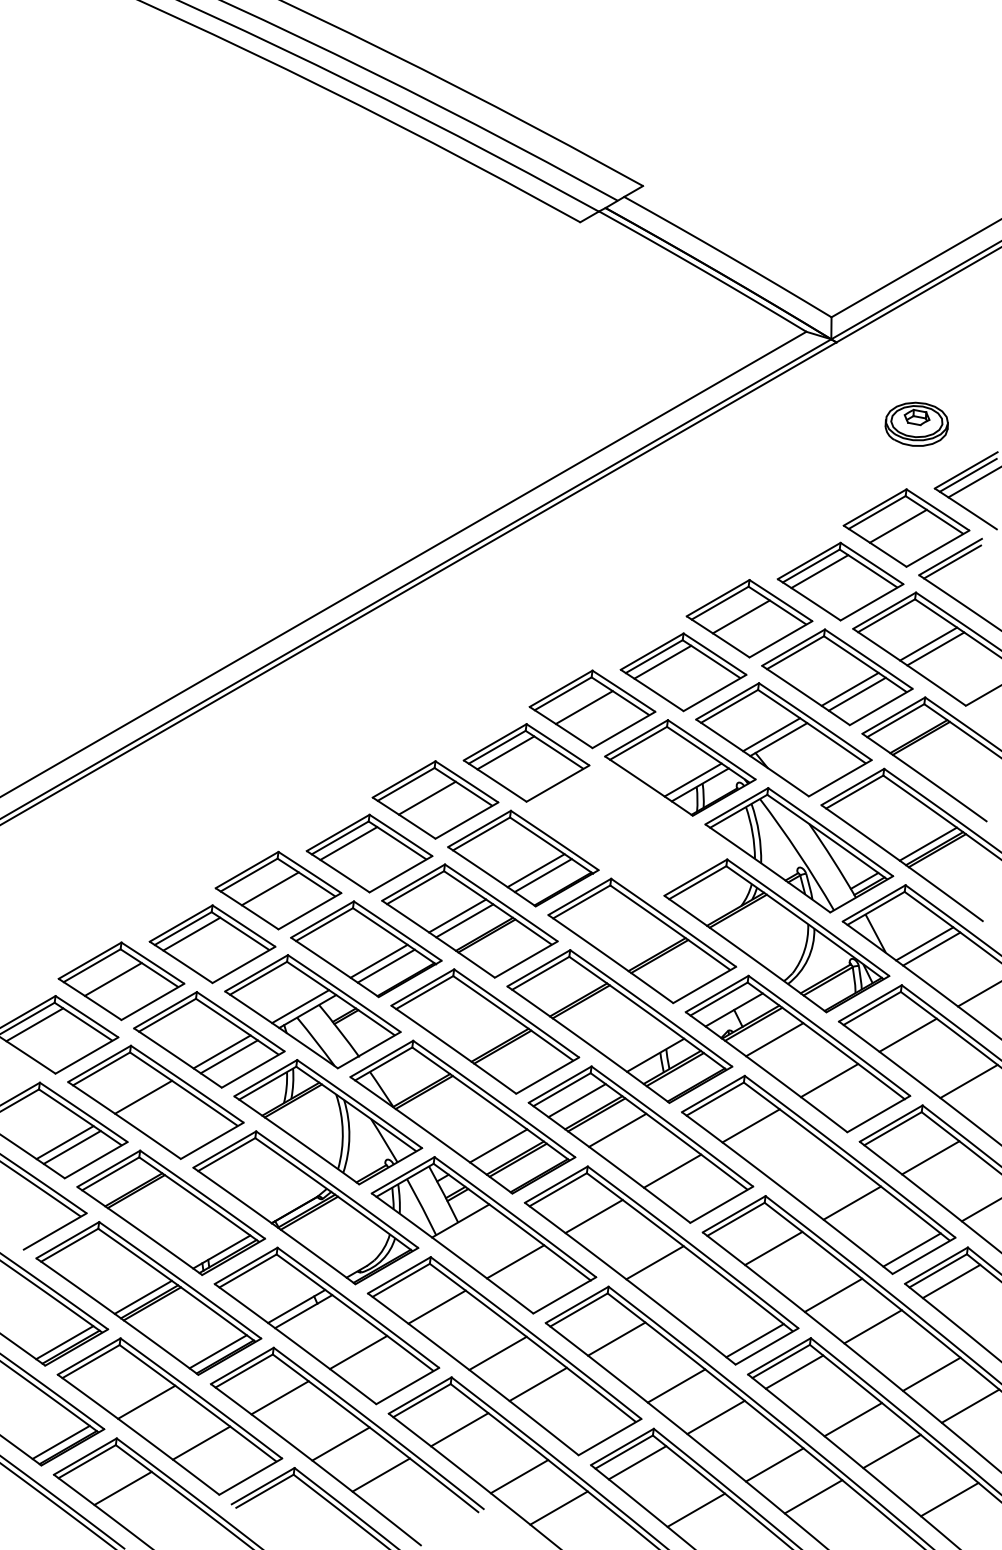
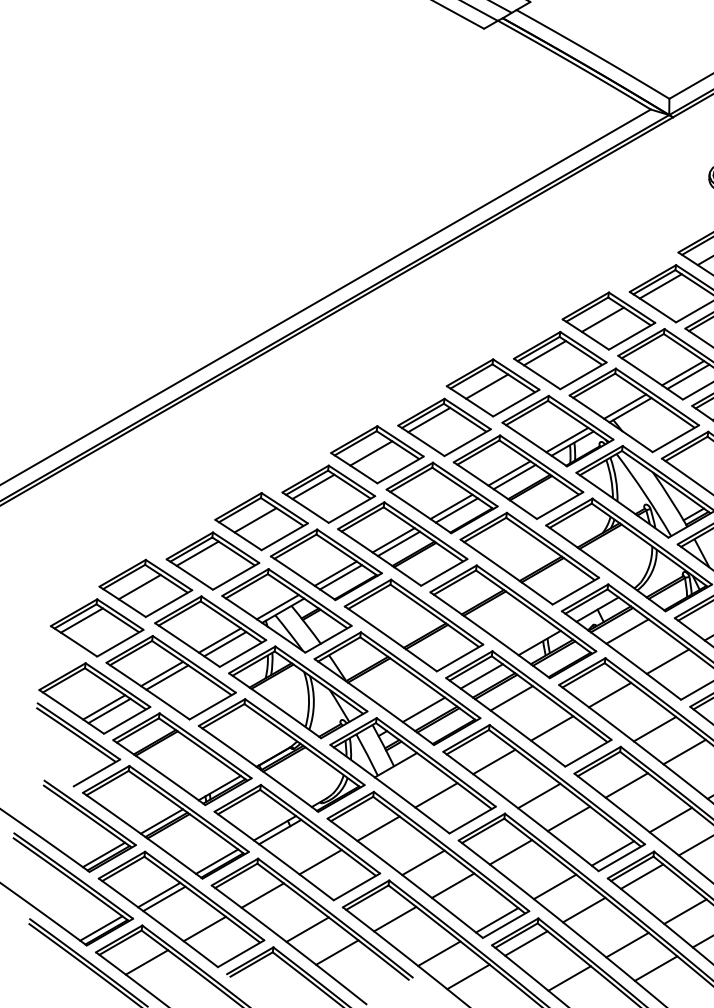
part: (626, 830) -> (518, 477), added
line: (150, 1101) -> (167, 677), added
line: (811, 1171) -> (654, 728), added
line: (694, 1293) -> (568, 818), added
line: (139, 1396) -> (159, 894), added
line: (597, 1430) -> (496, 919), added

